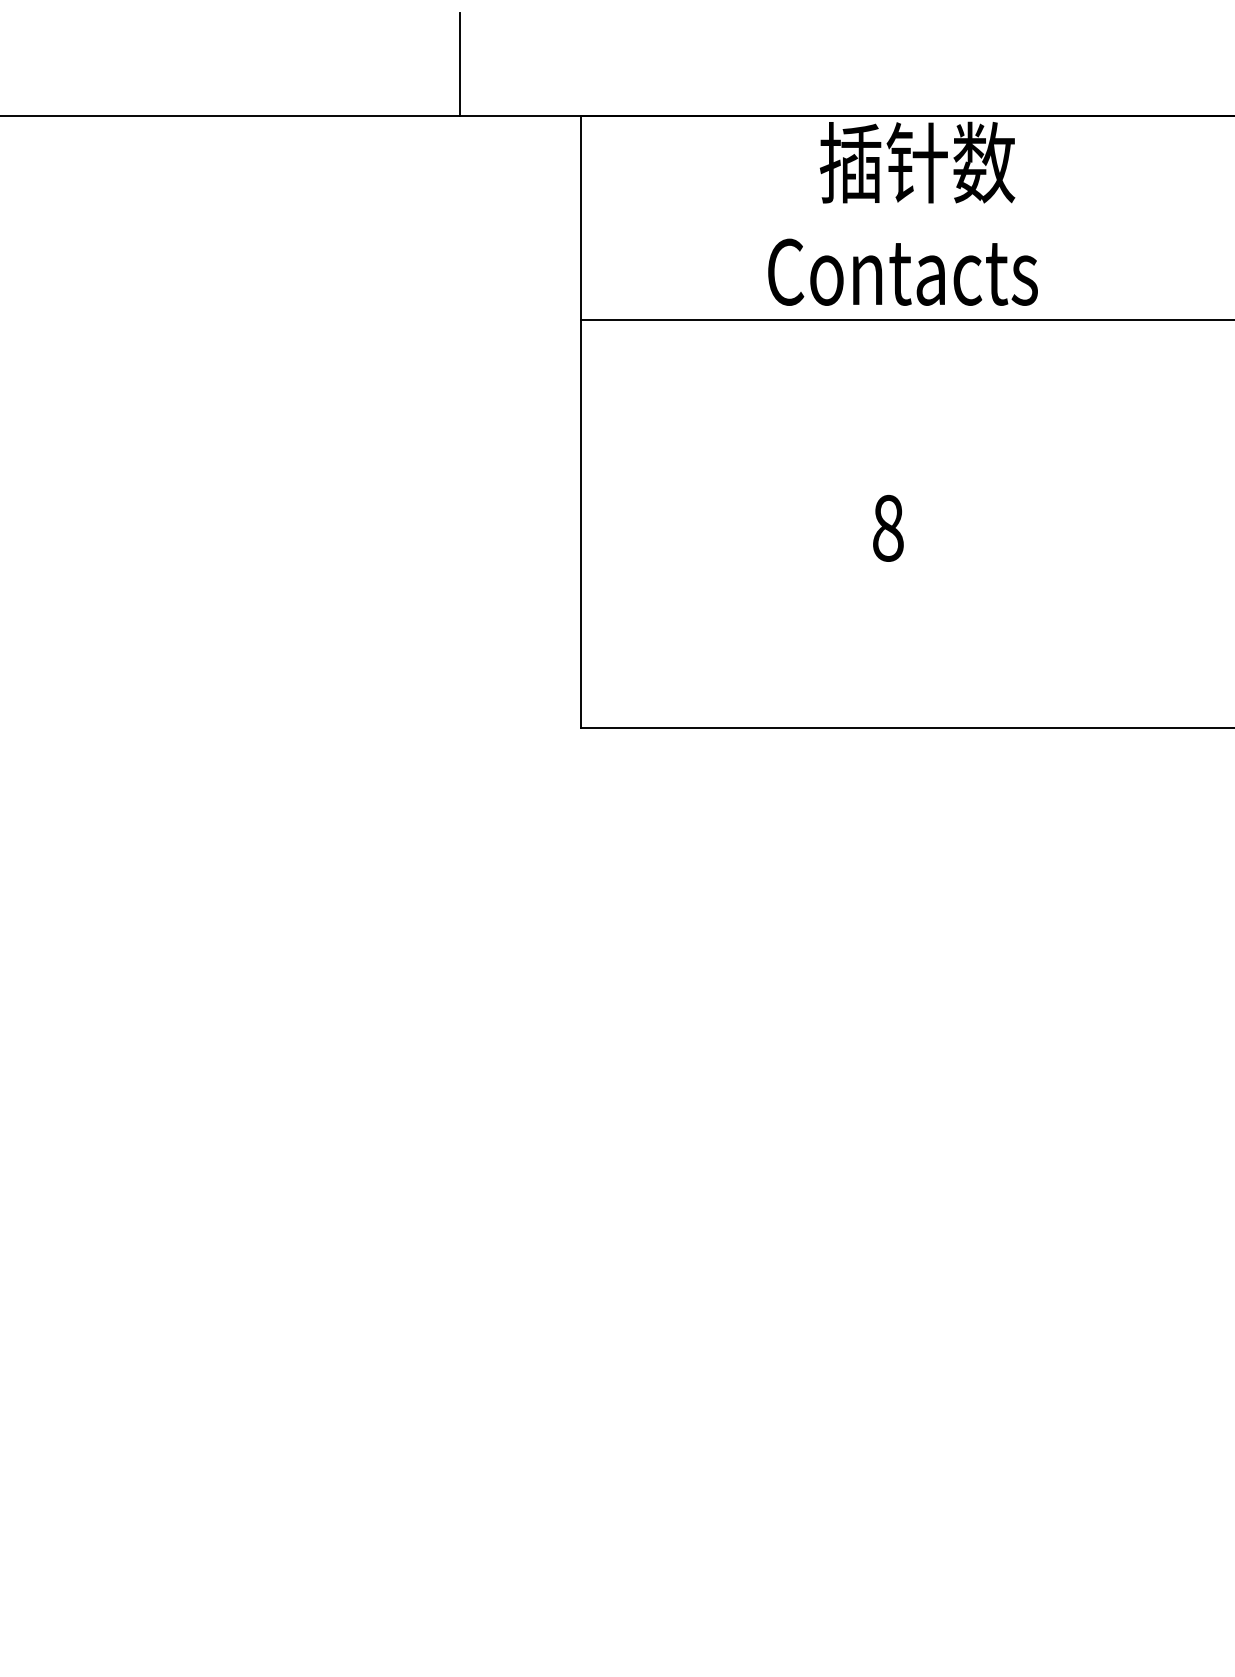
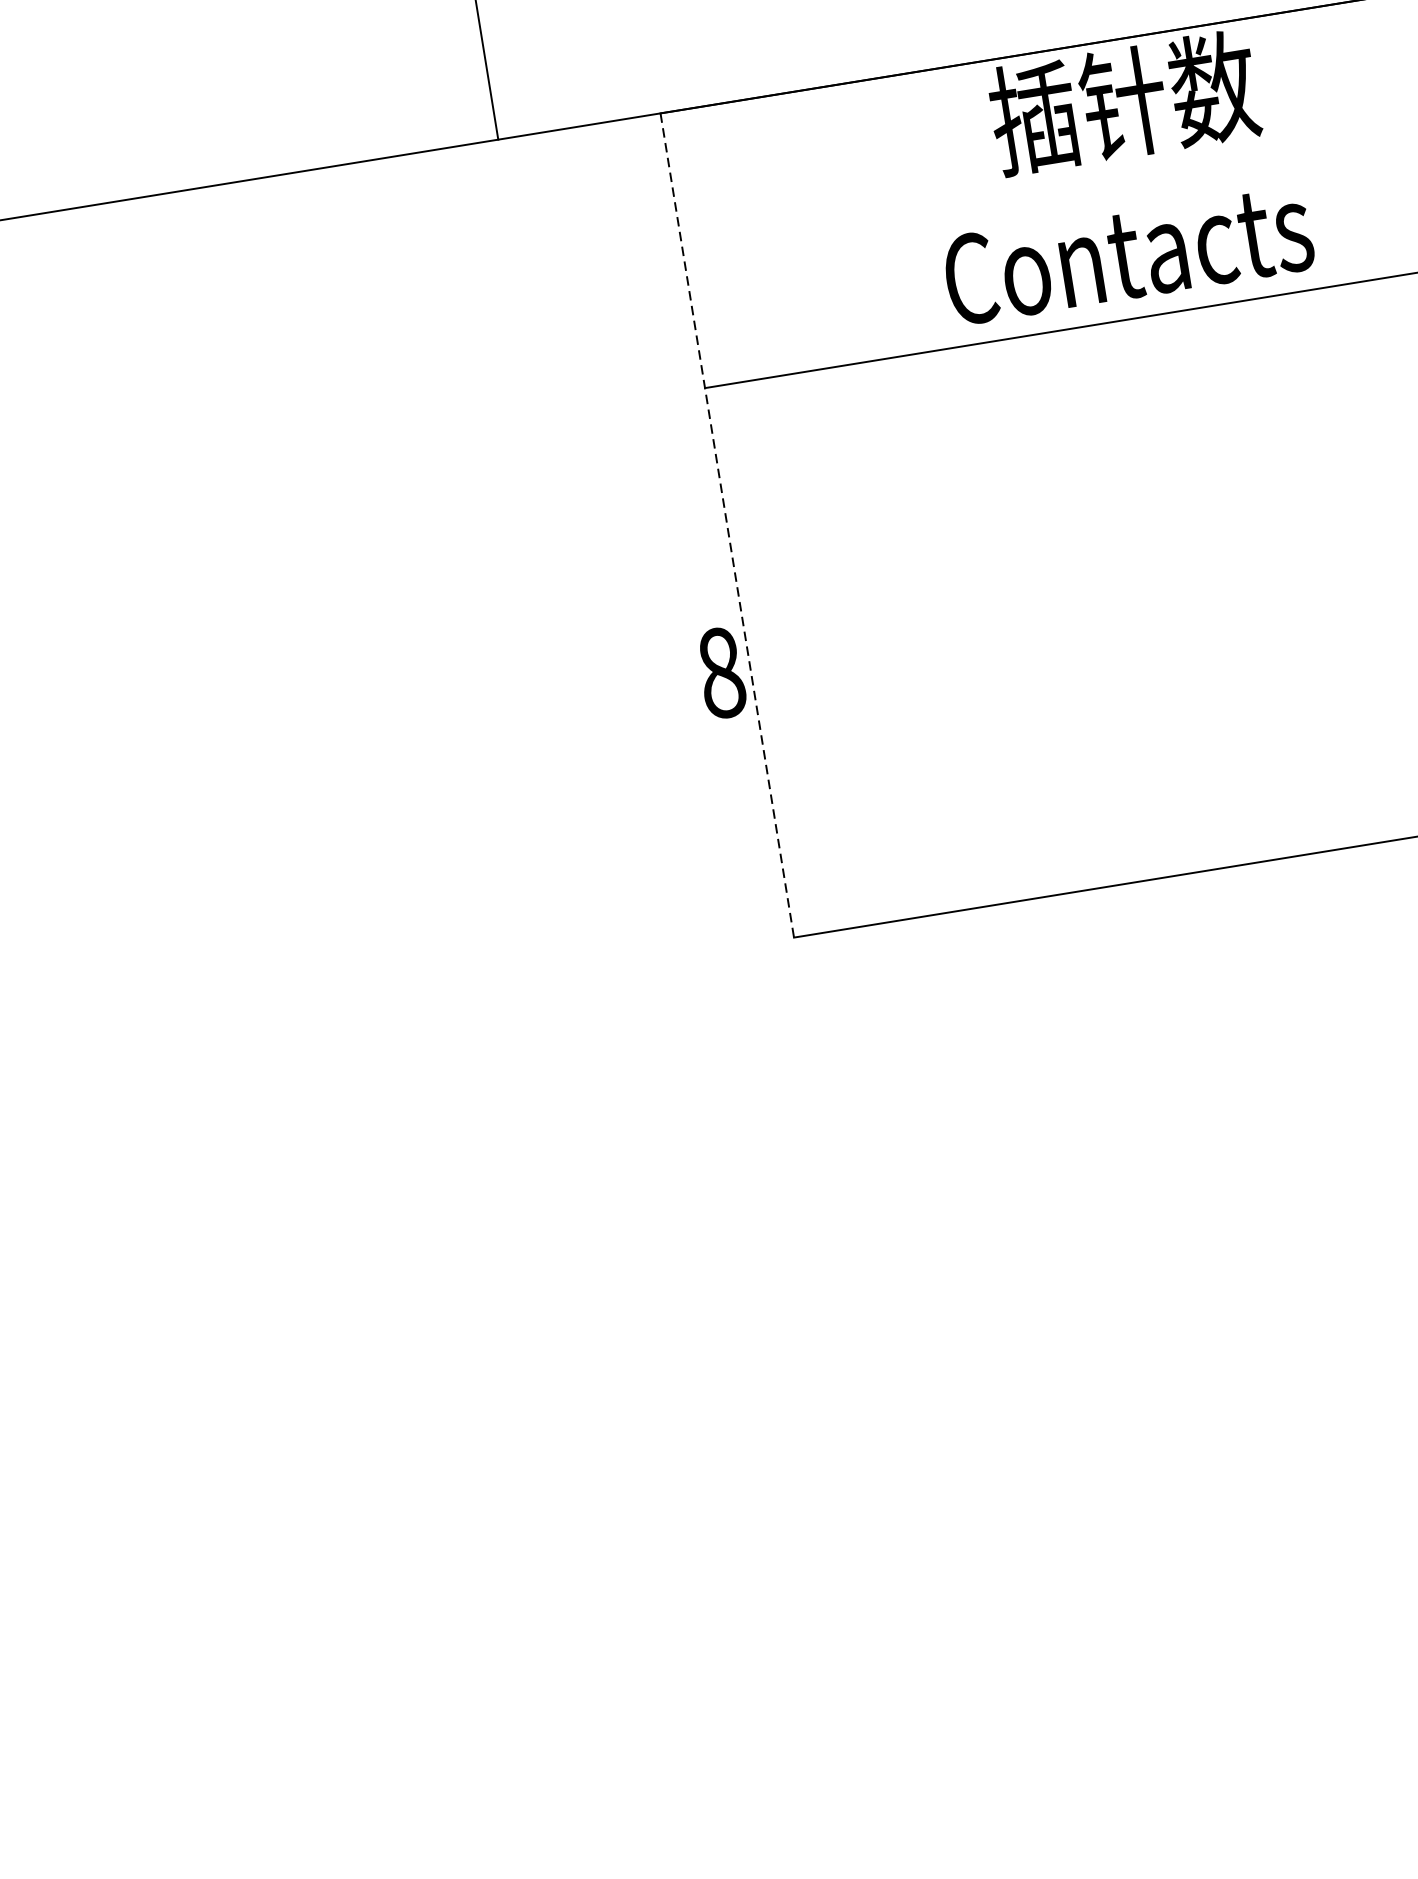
line: (580, 422) -> (727, 525), solid -> dashed
text: (888, 528) -> (721, 673), moved

